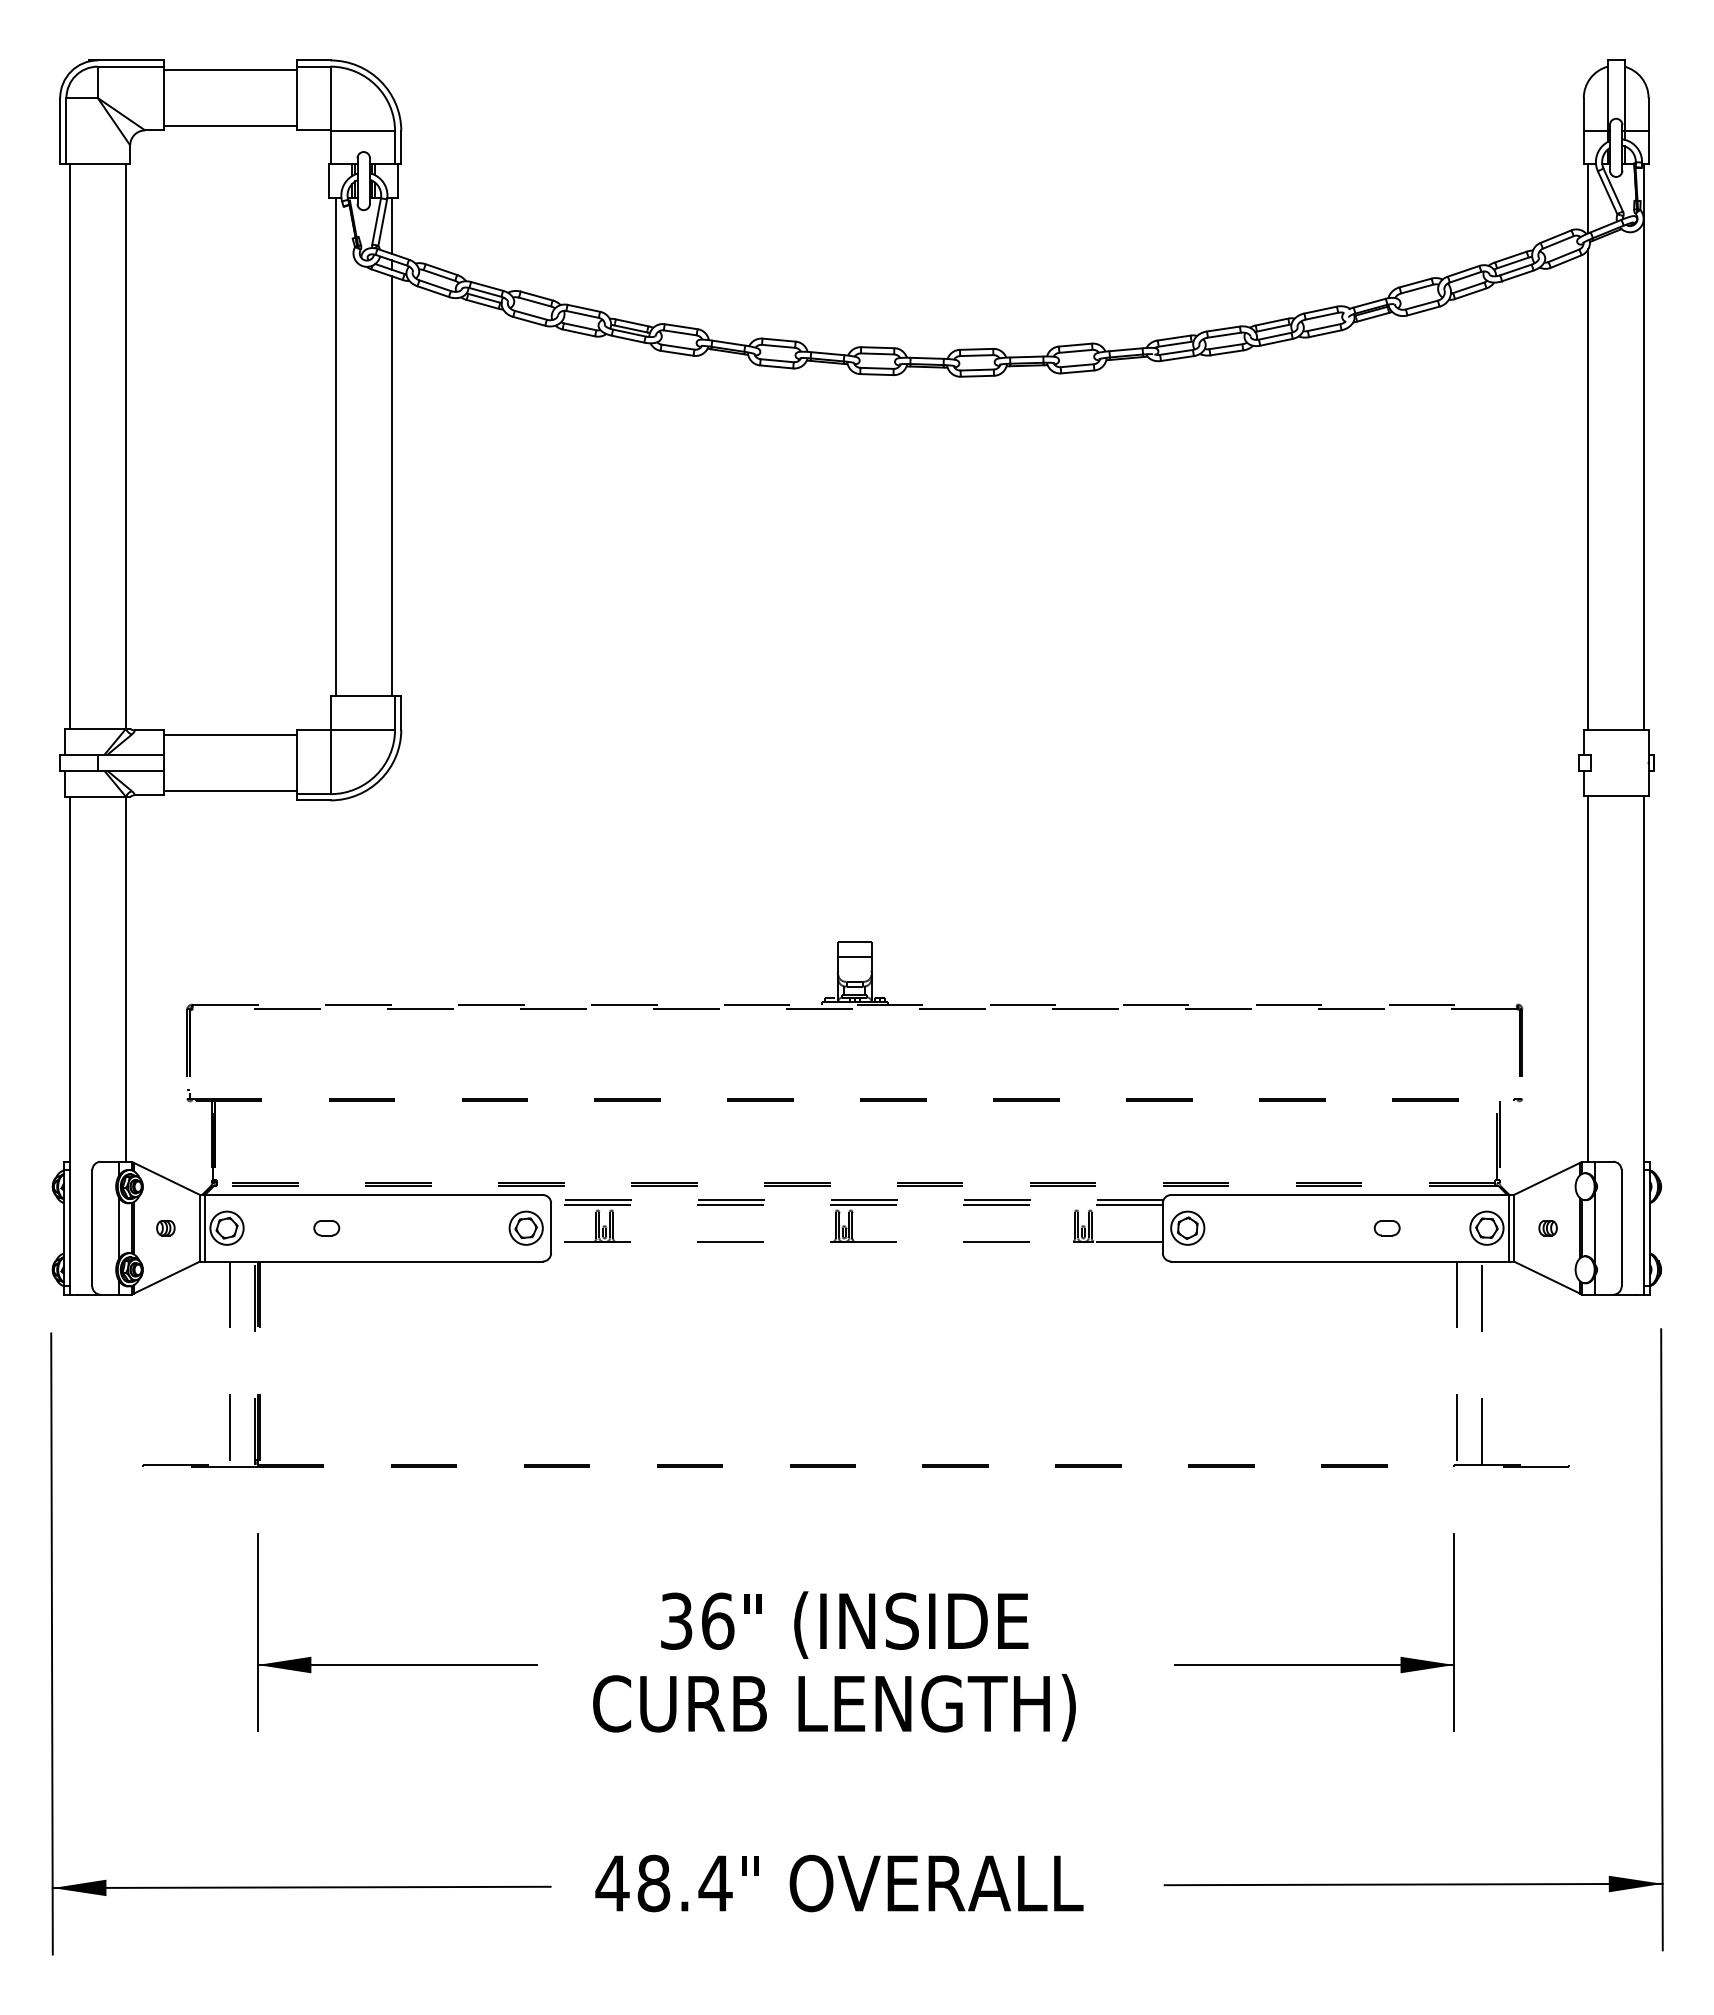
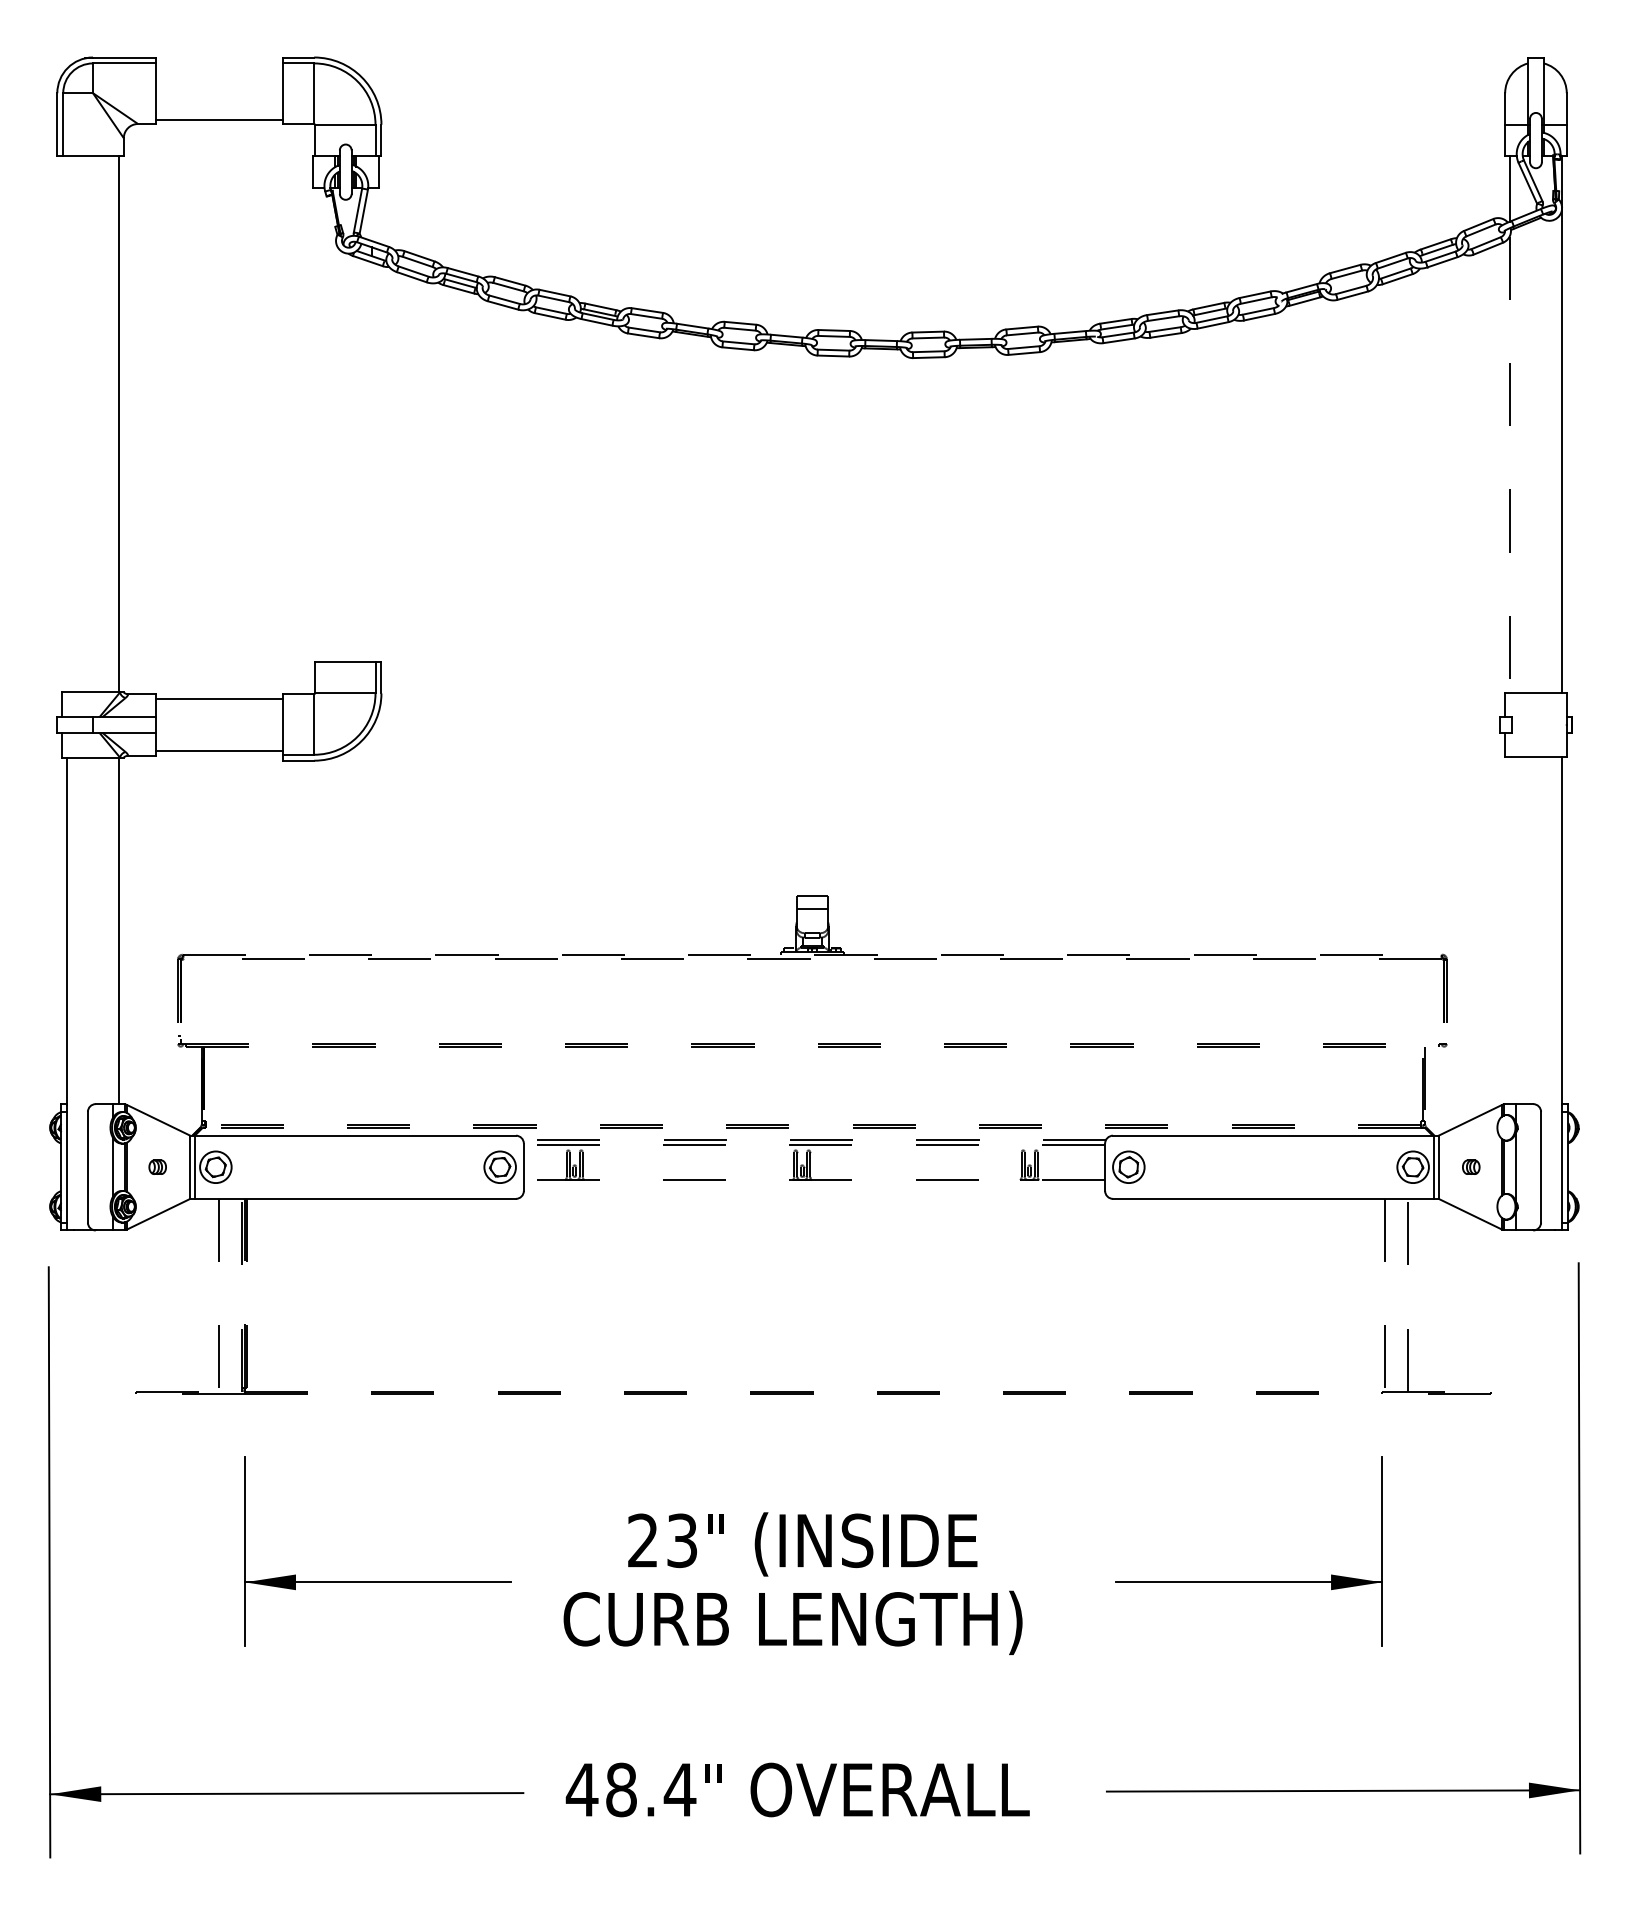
line: (230, 70) -> (219, 67), removed
line: (391, 225) -> (372, 214), removed
line: (69, 446) -> (66, 424), removed
line: (335, 446) -> (318, 424), removed
line: (391, 486) -> (372, 462), removed
line: (1588, 489) -> (1509, 465), solid -> dashed
line: (1588, 978) -> (1509, 929), removed
part: (326, 1228) -> (310, 1167), removed
part: (1386, 1228) -> (1317, 1167), removed
text: (697, 1620) -> (662, 1540), 36 -> 23

